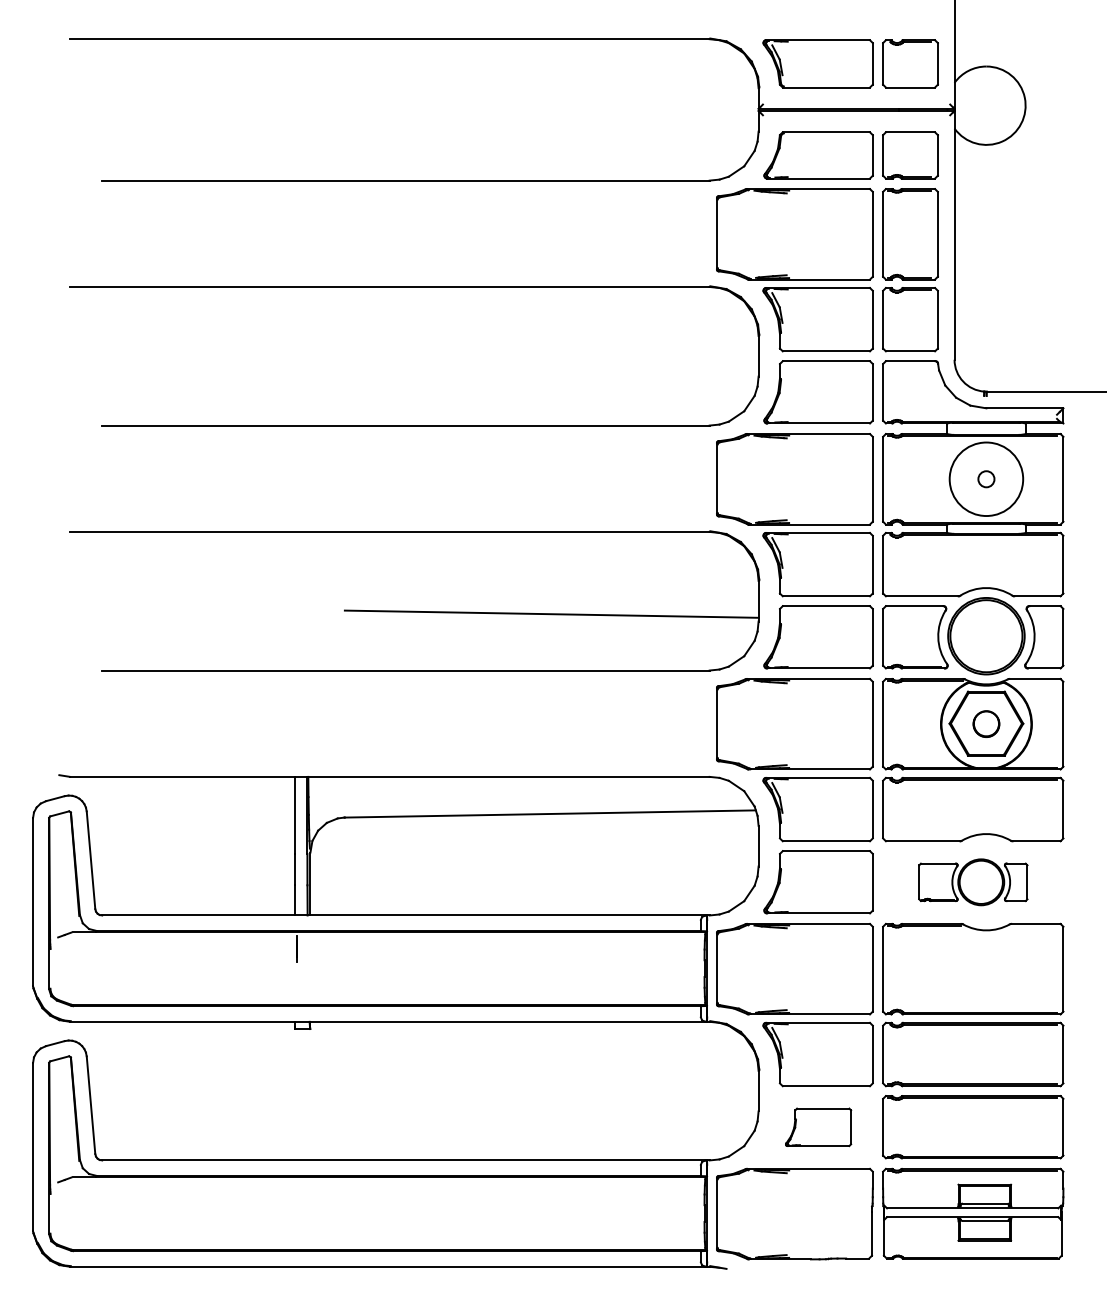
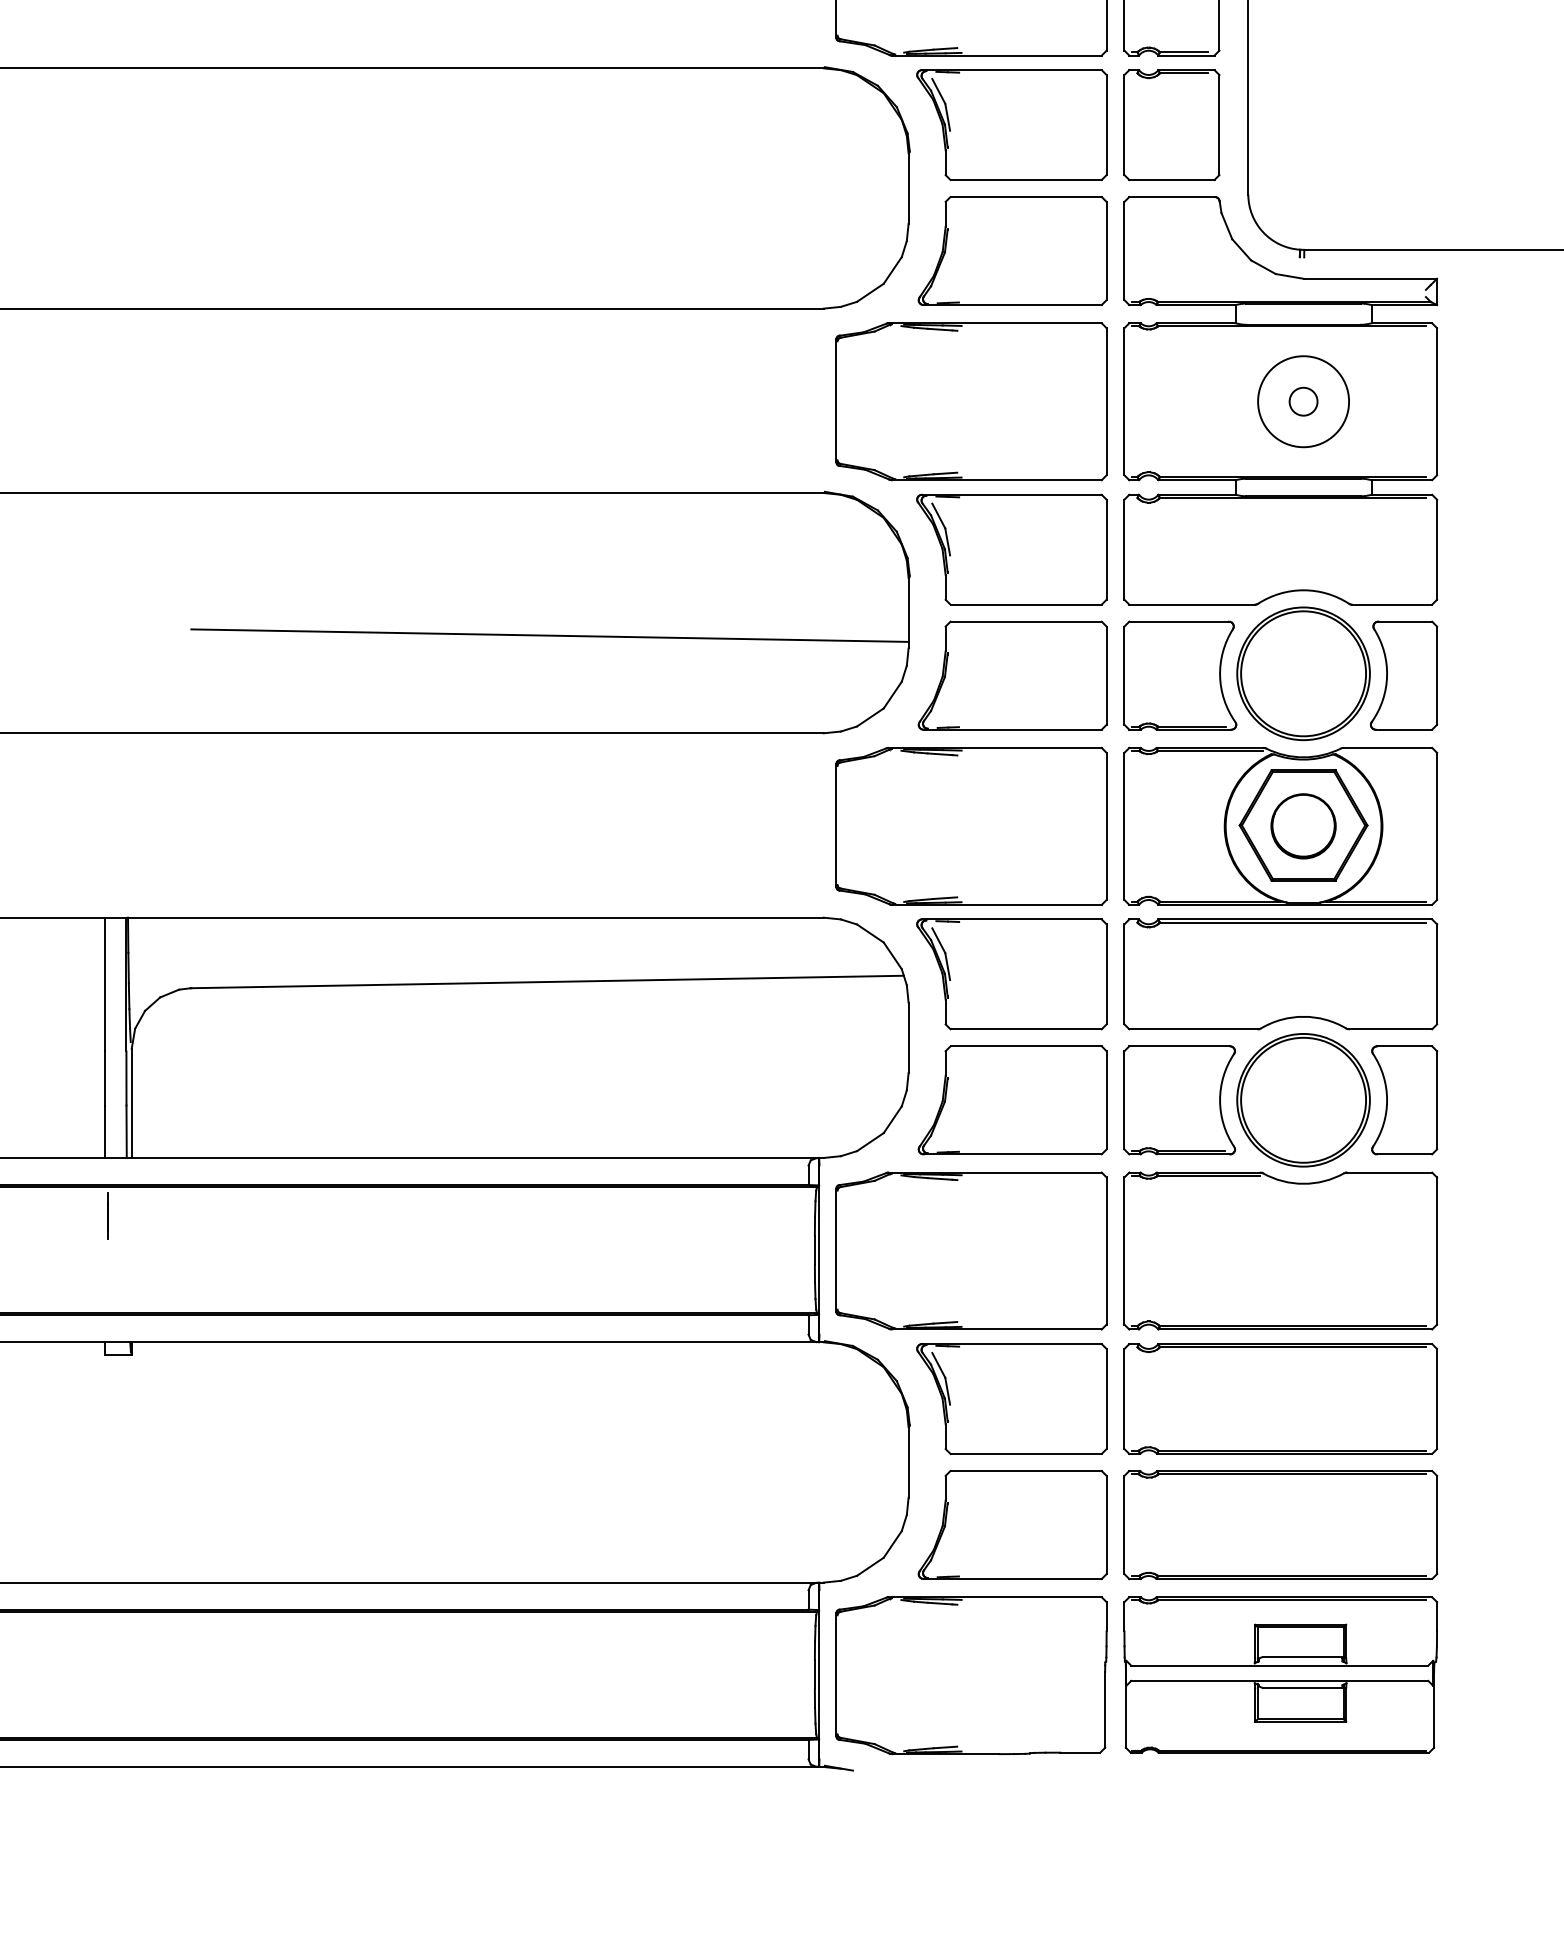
circle: (986, 479) -> (1303, 402), size x0.71
circle: (986, 723) -> (1303, 825), size x1.43
part: (973, 882) -> (1281, 1100), size x1.67
part: (818, 1127) -> (1012, 1525), size x1.67

